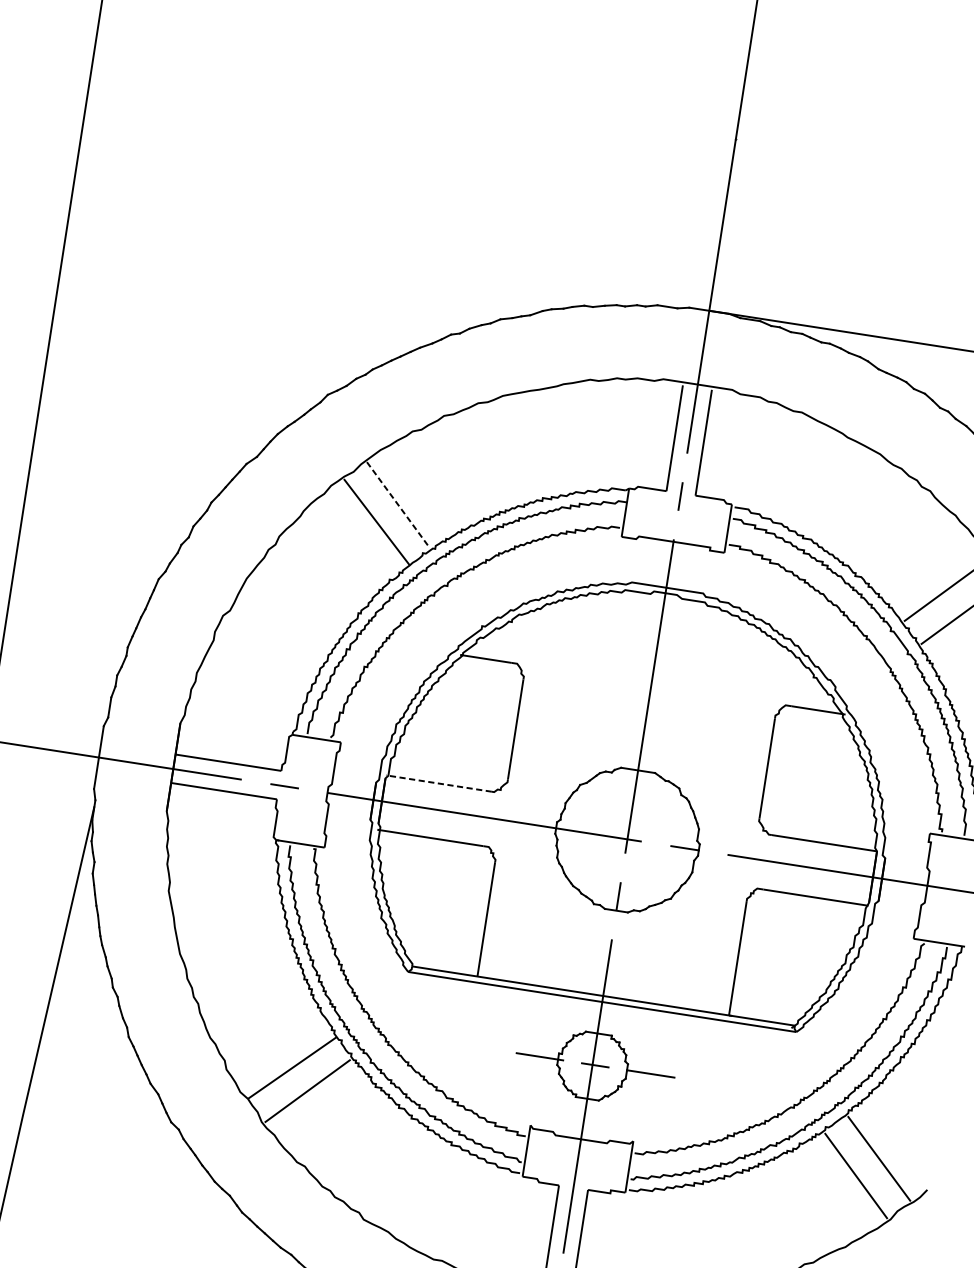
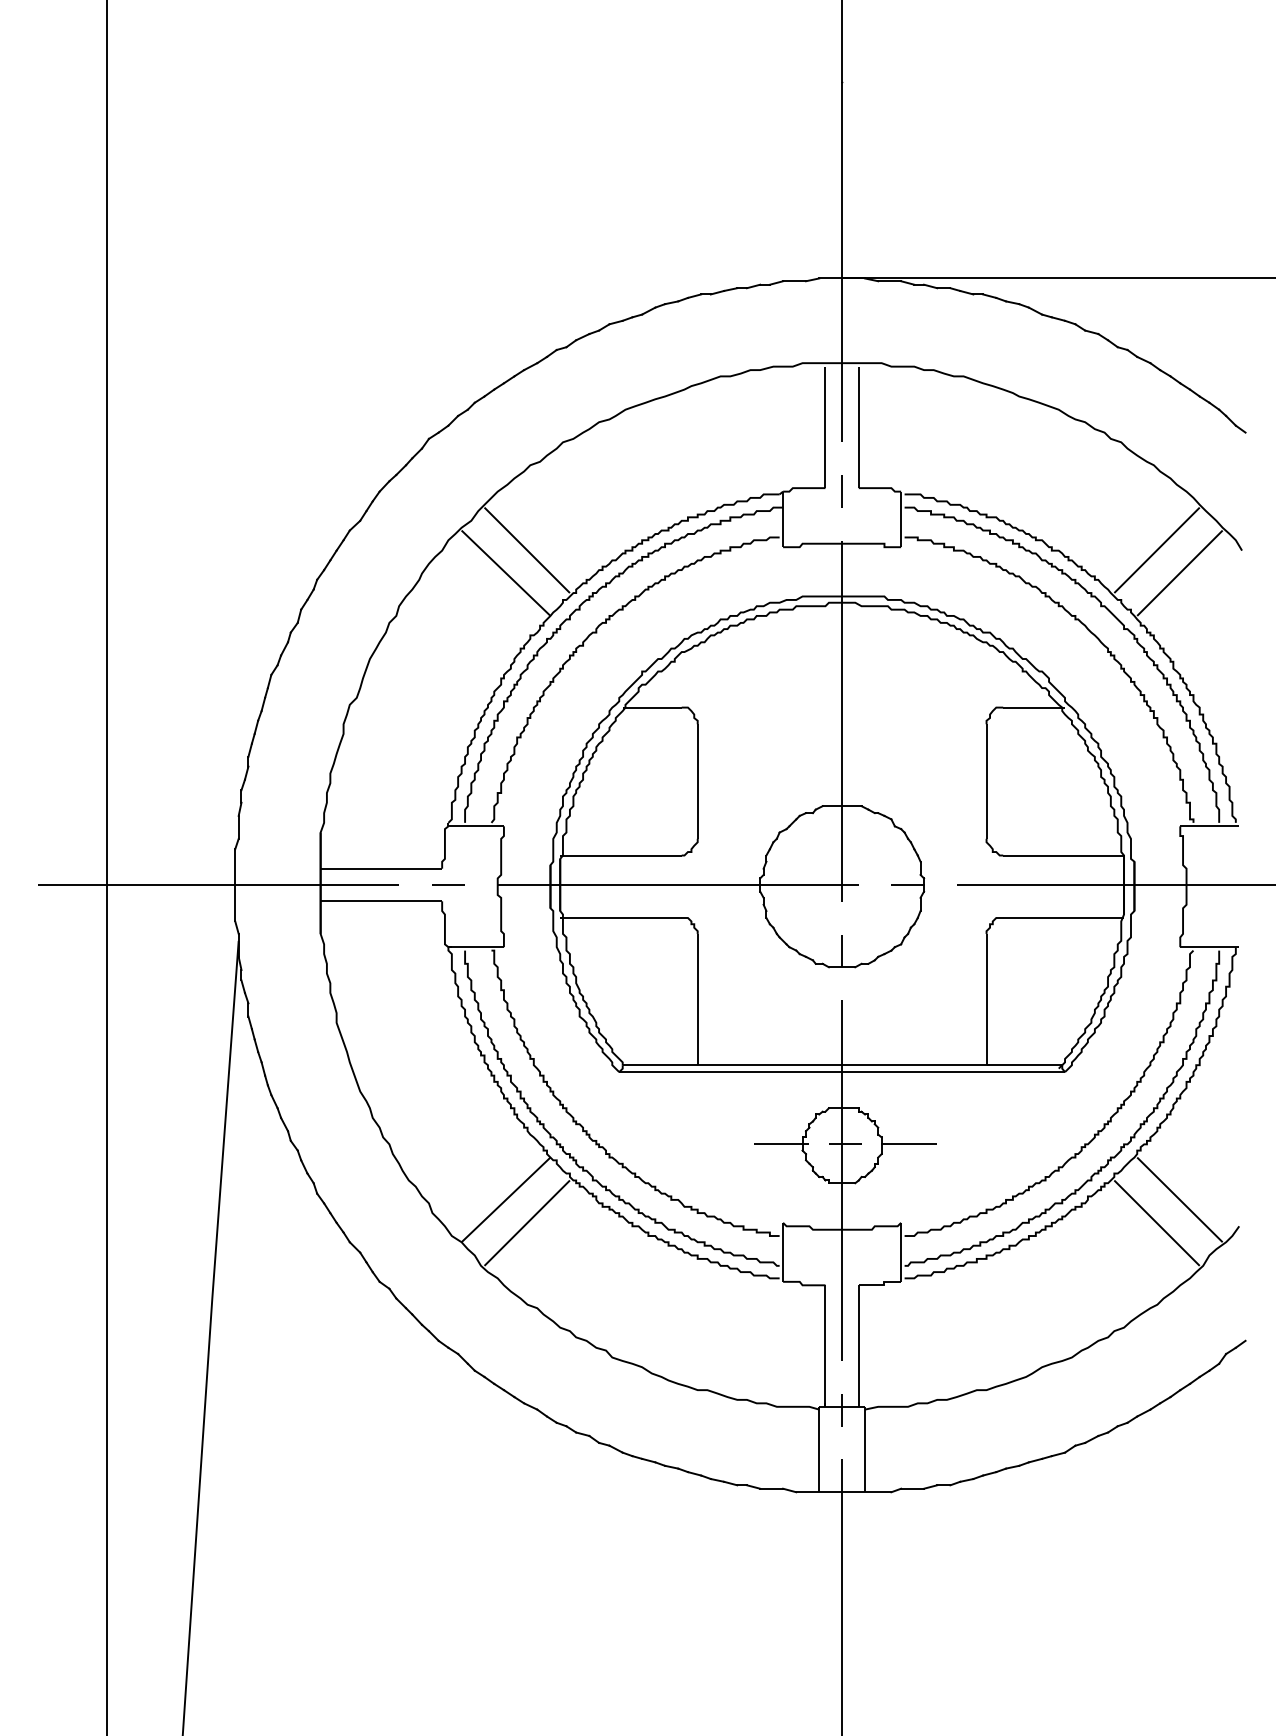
line: (398, 505) -> (527, 550), dashed -> solid
line: (438, 783) -> (620, 855), dashed -> solid

